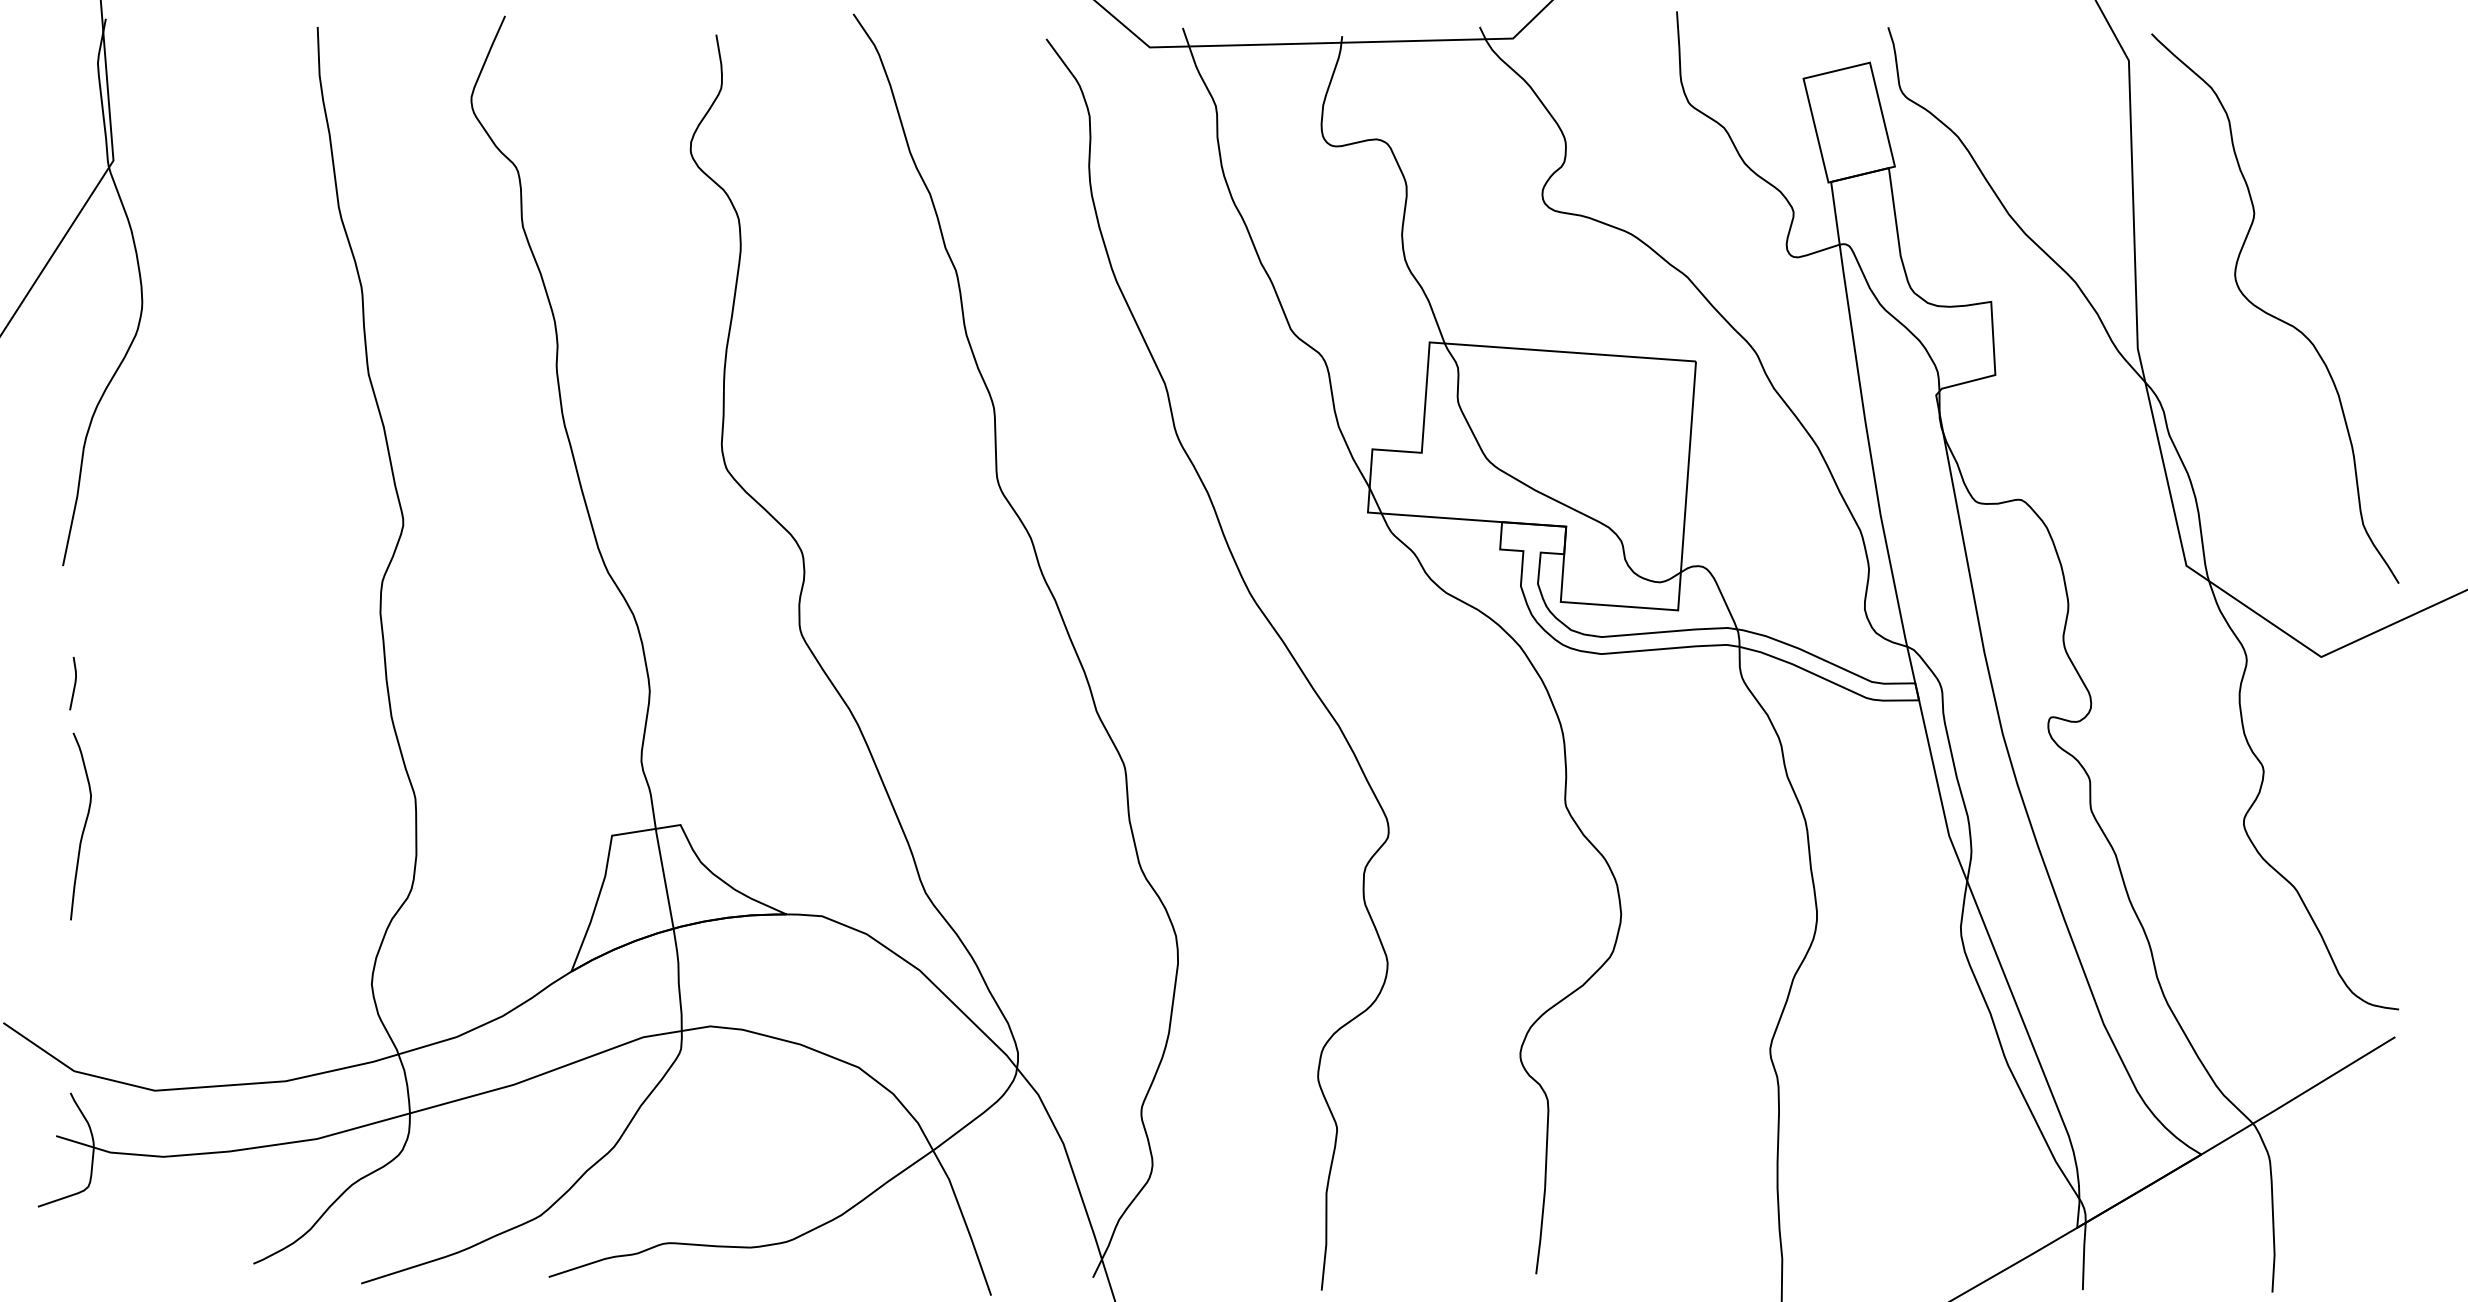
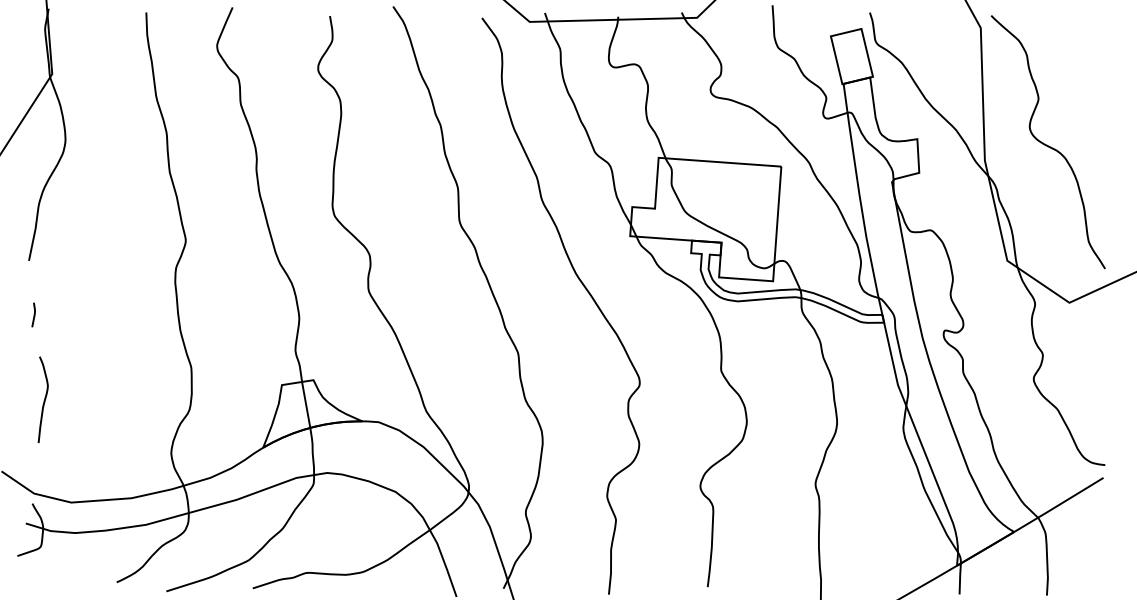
curve: (81, 827) -> (43, 400), moved

